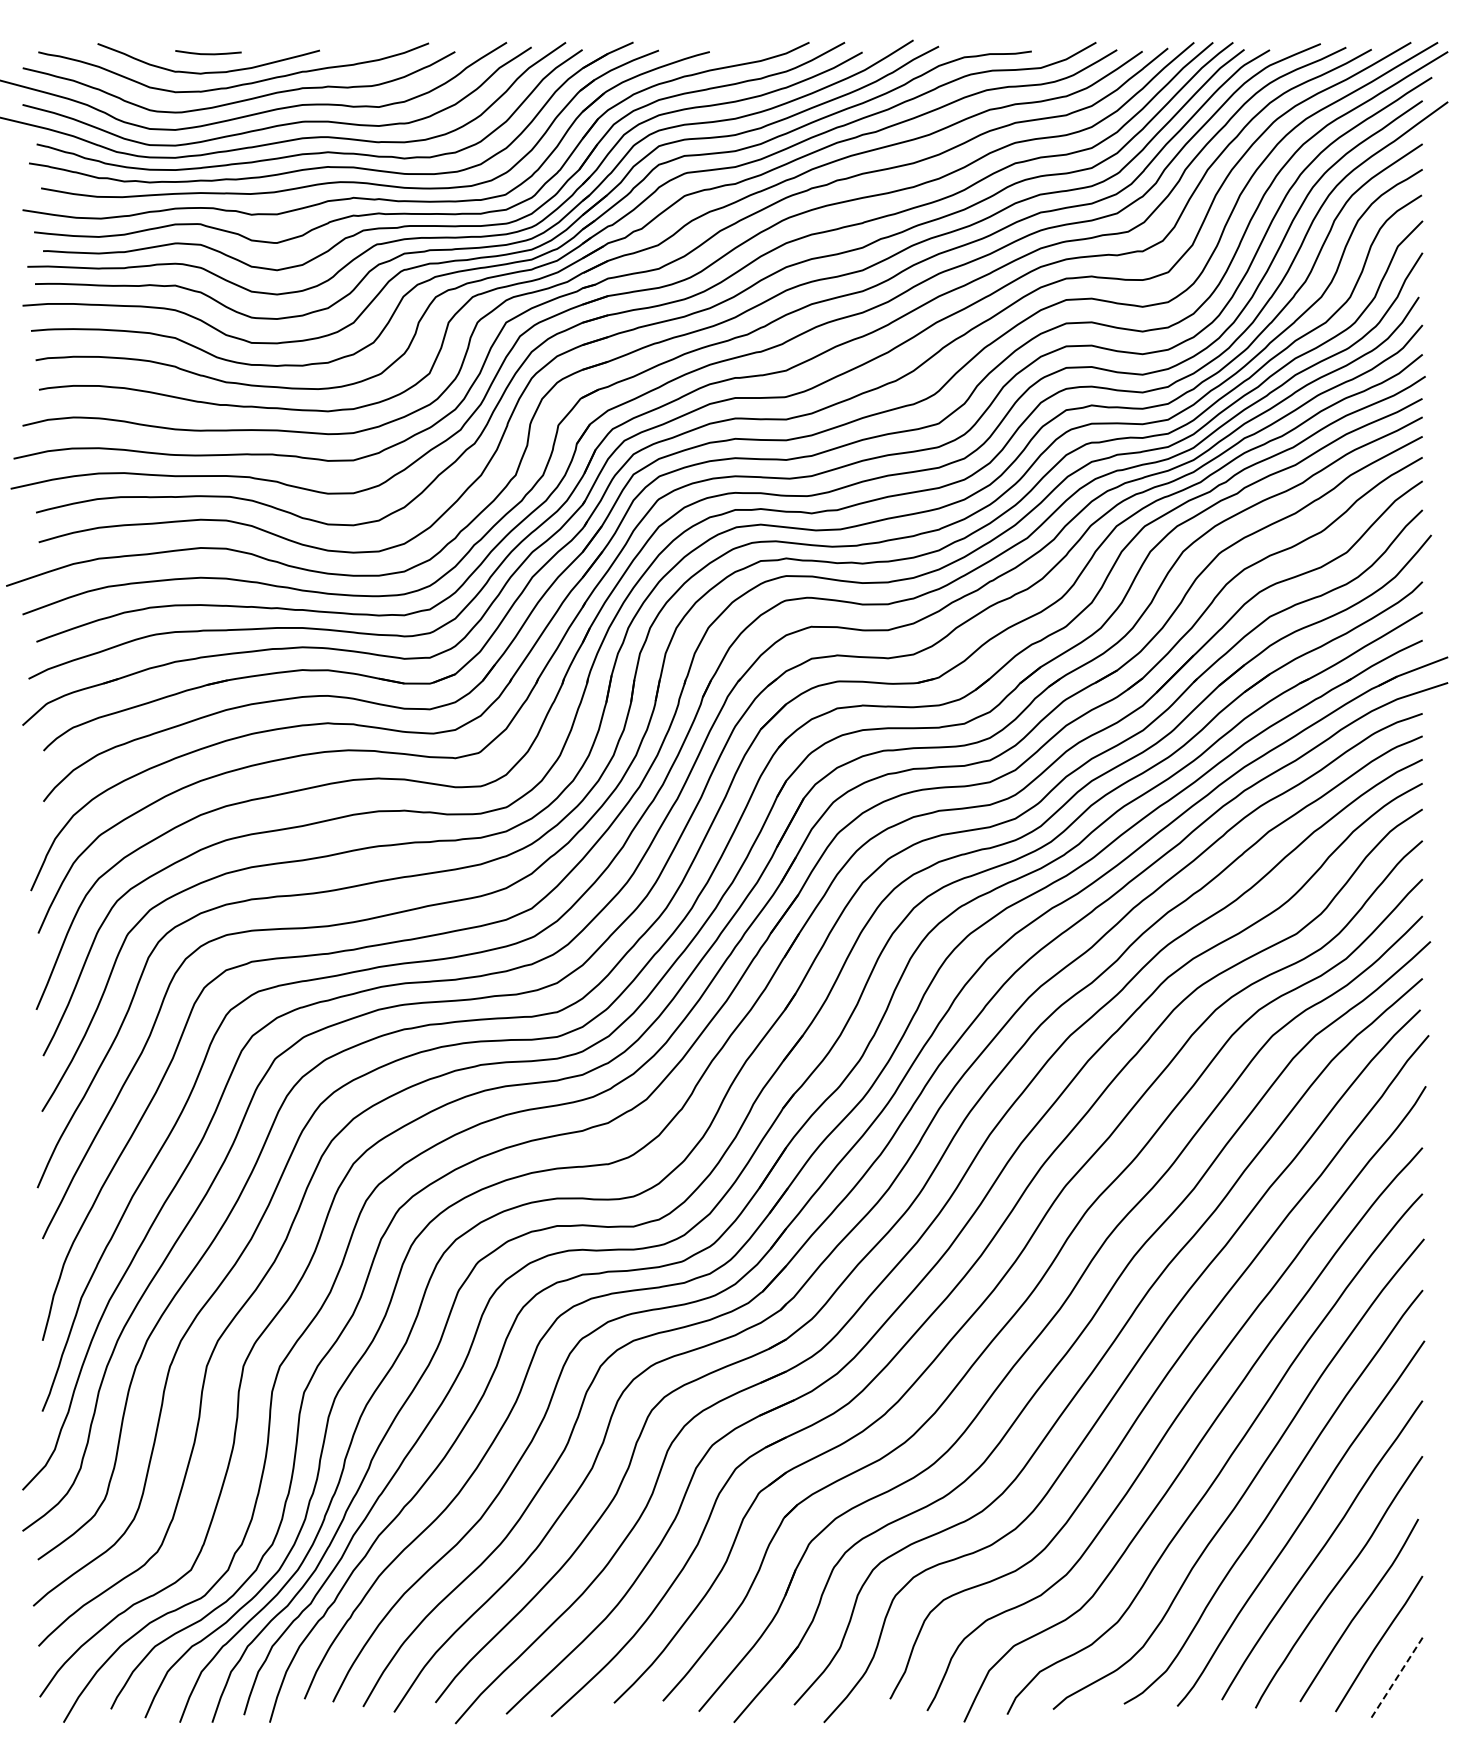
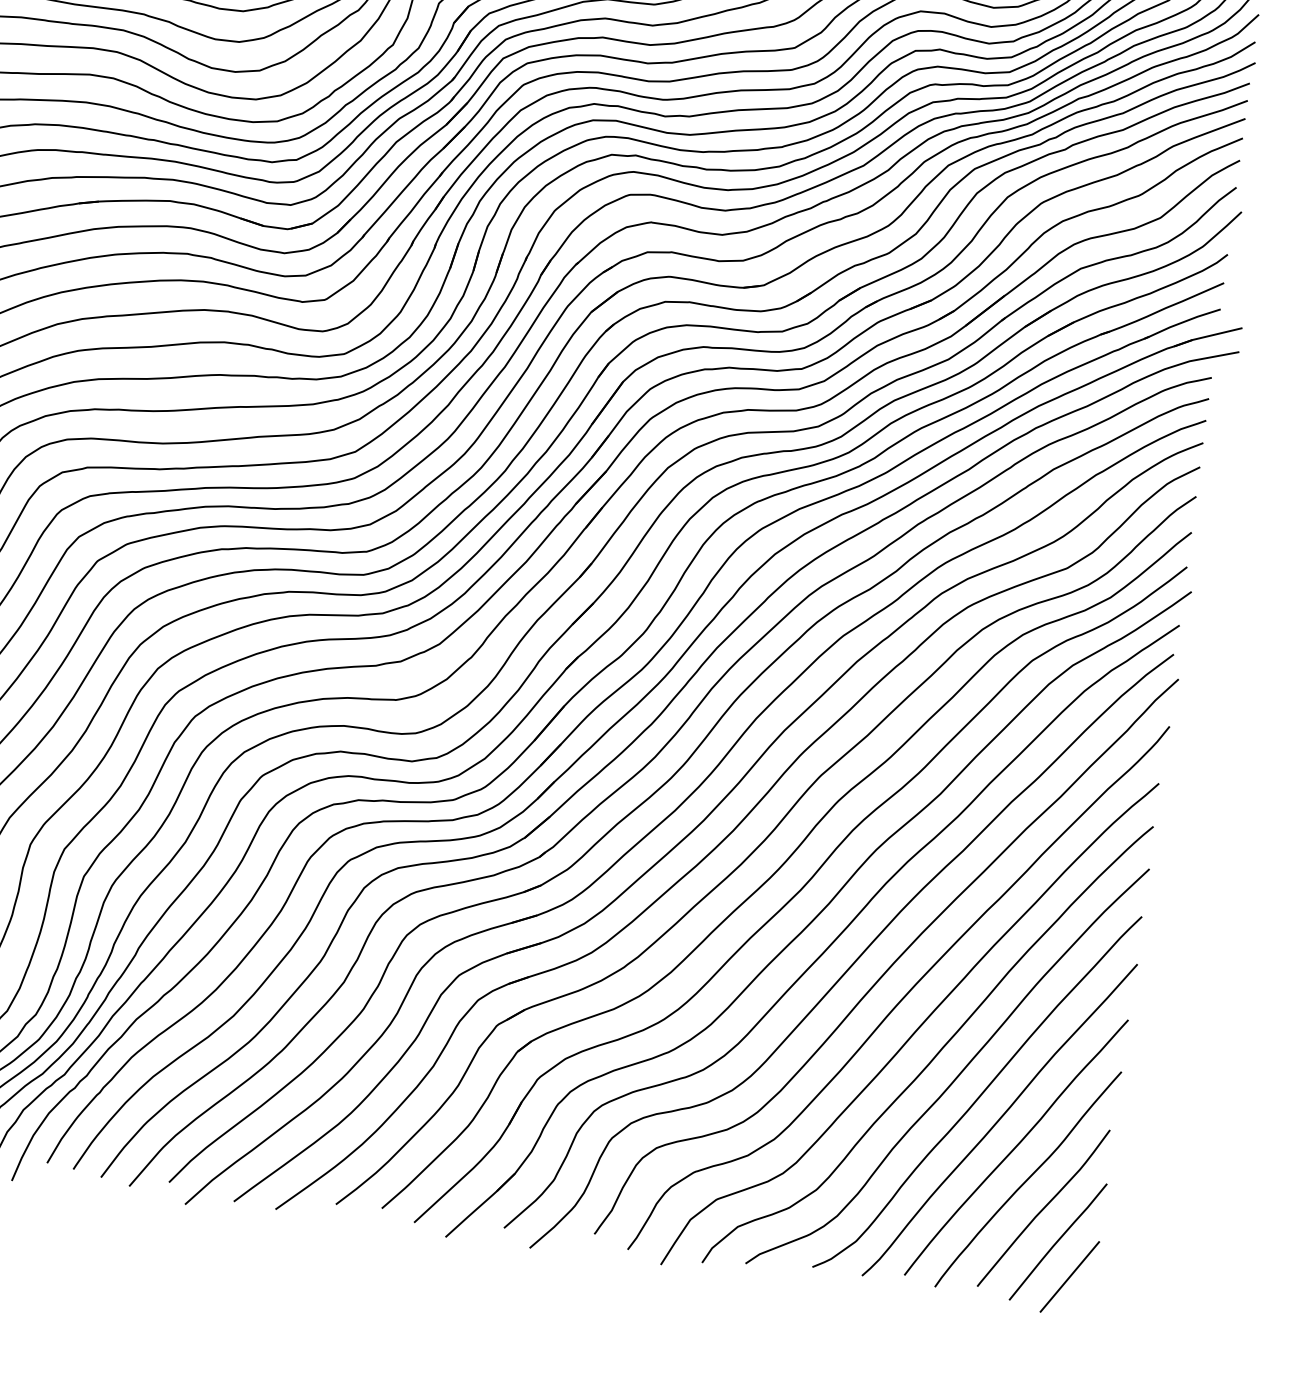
line: (1395, 1679) -> (1069, 1277), dashed -> solid

